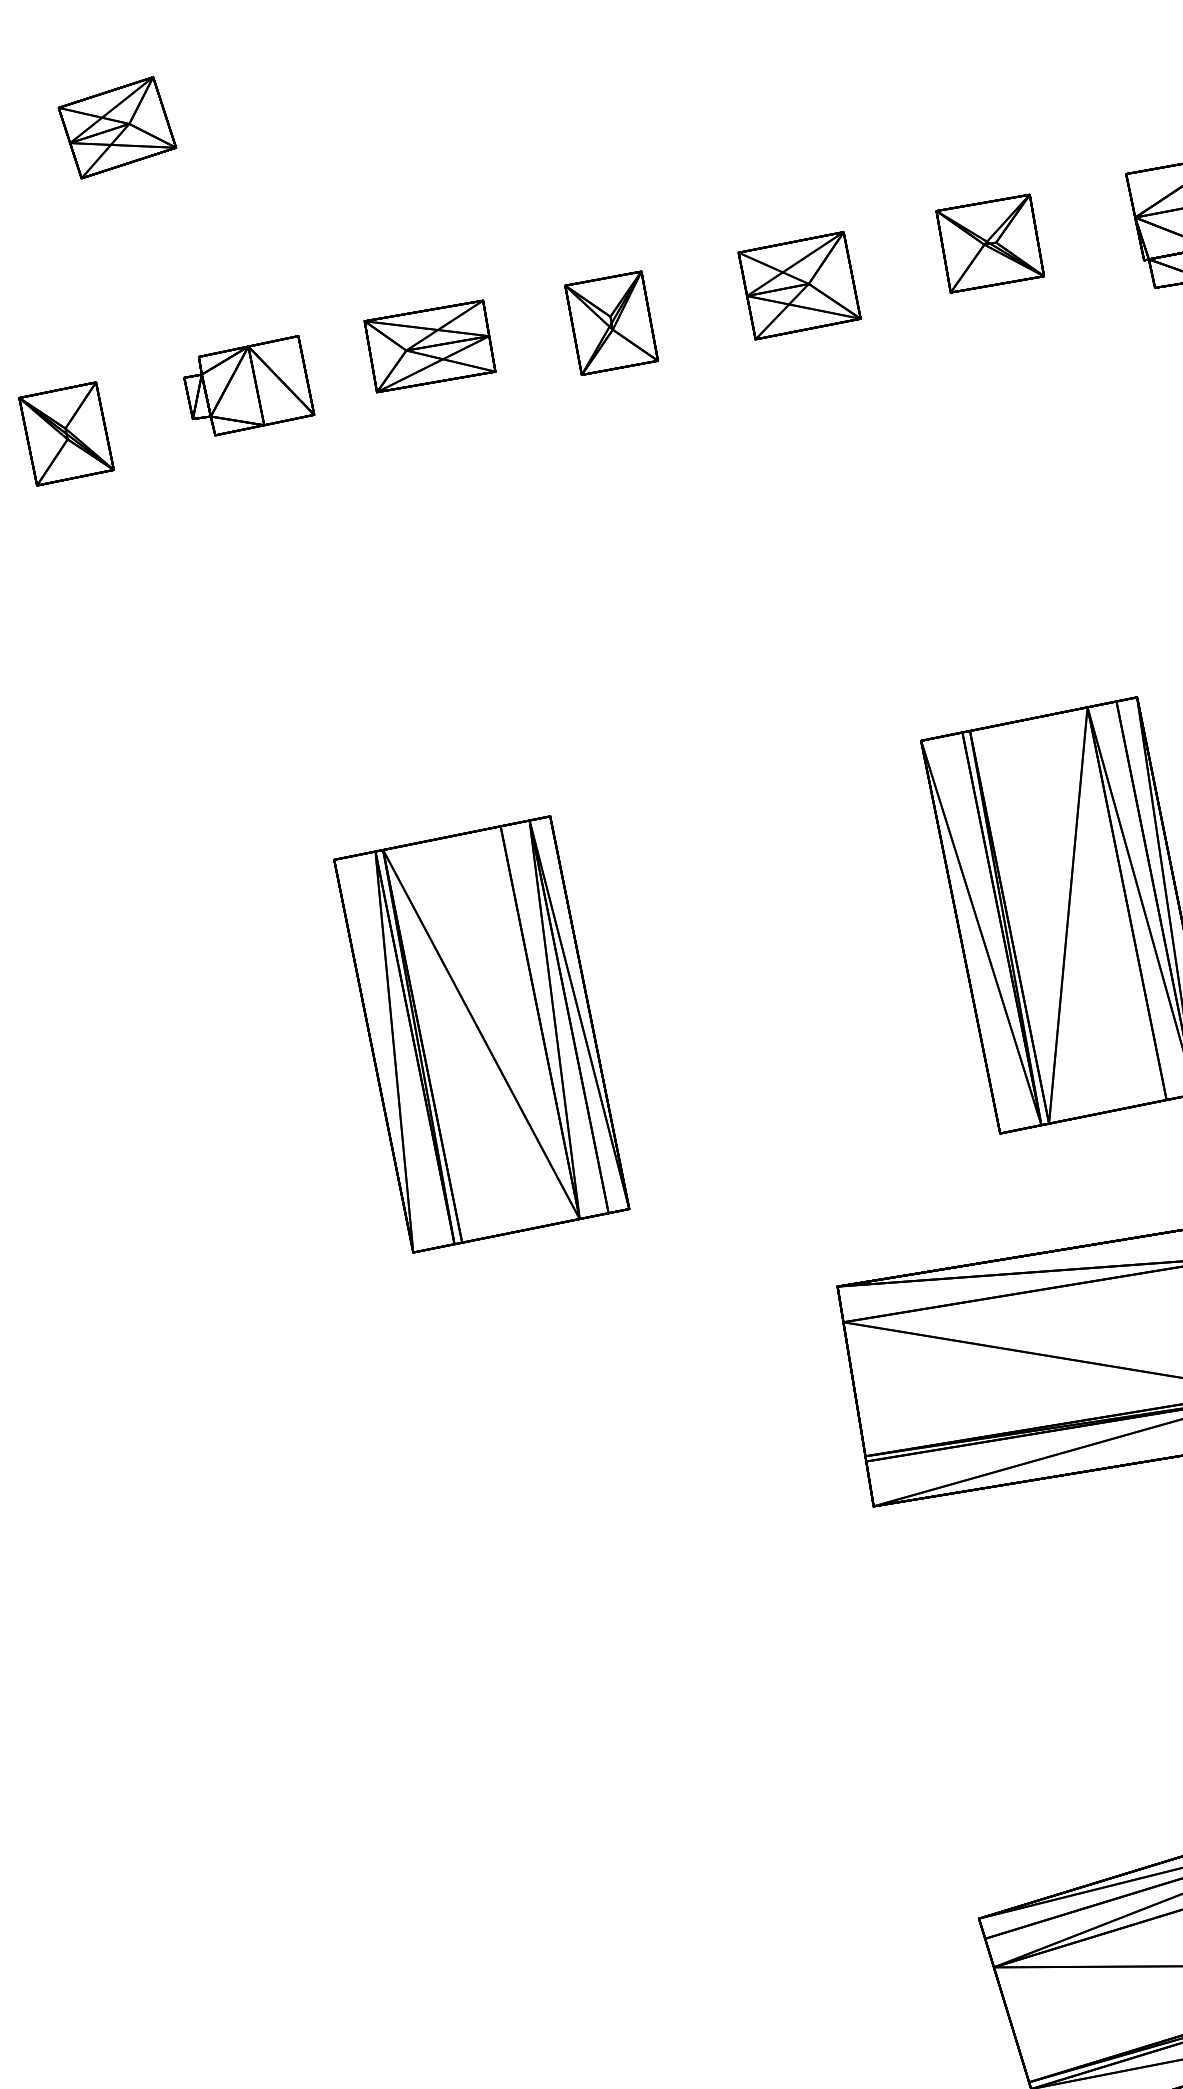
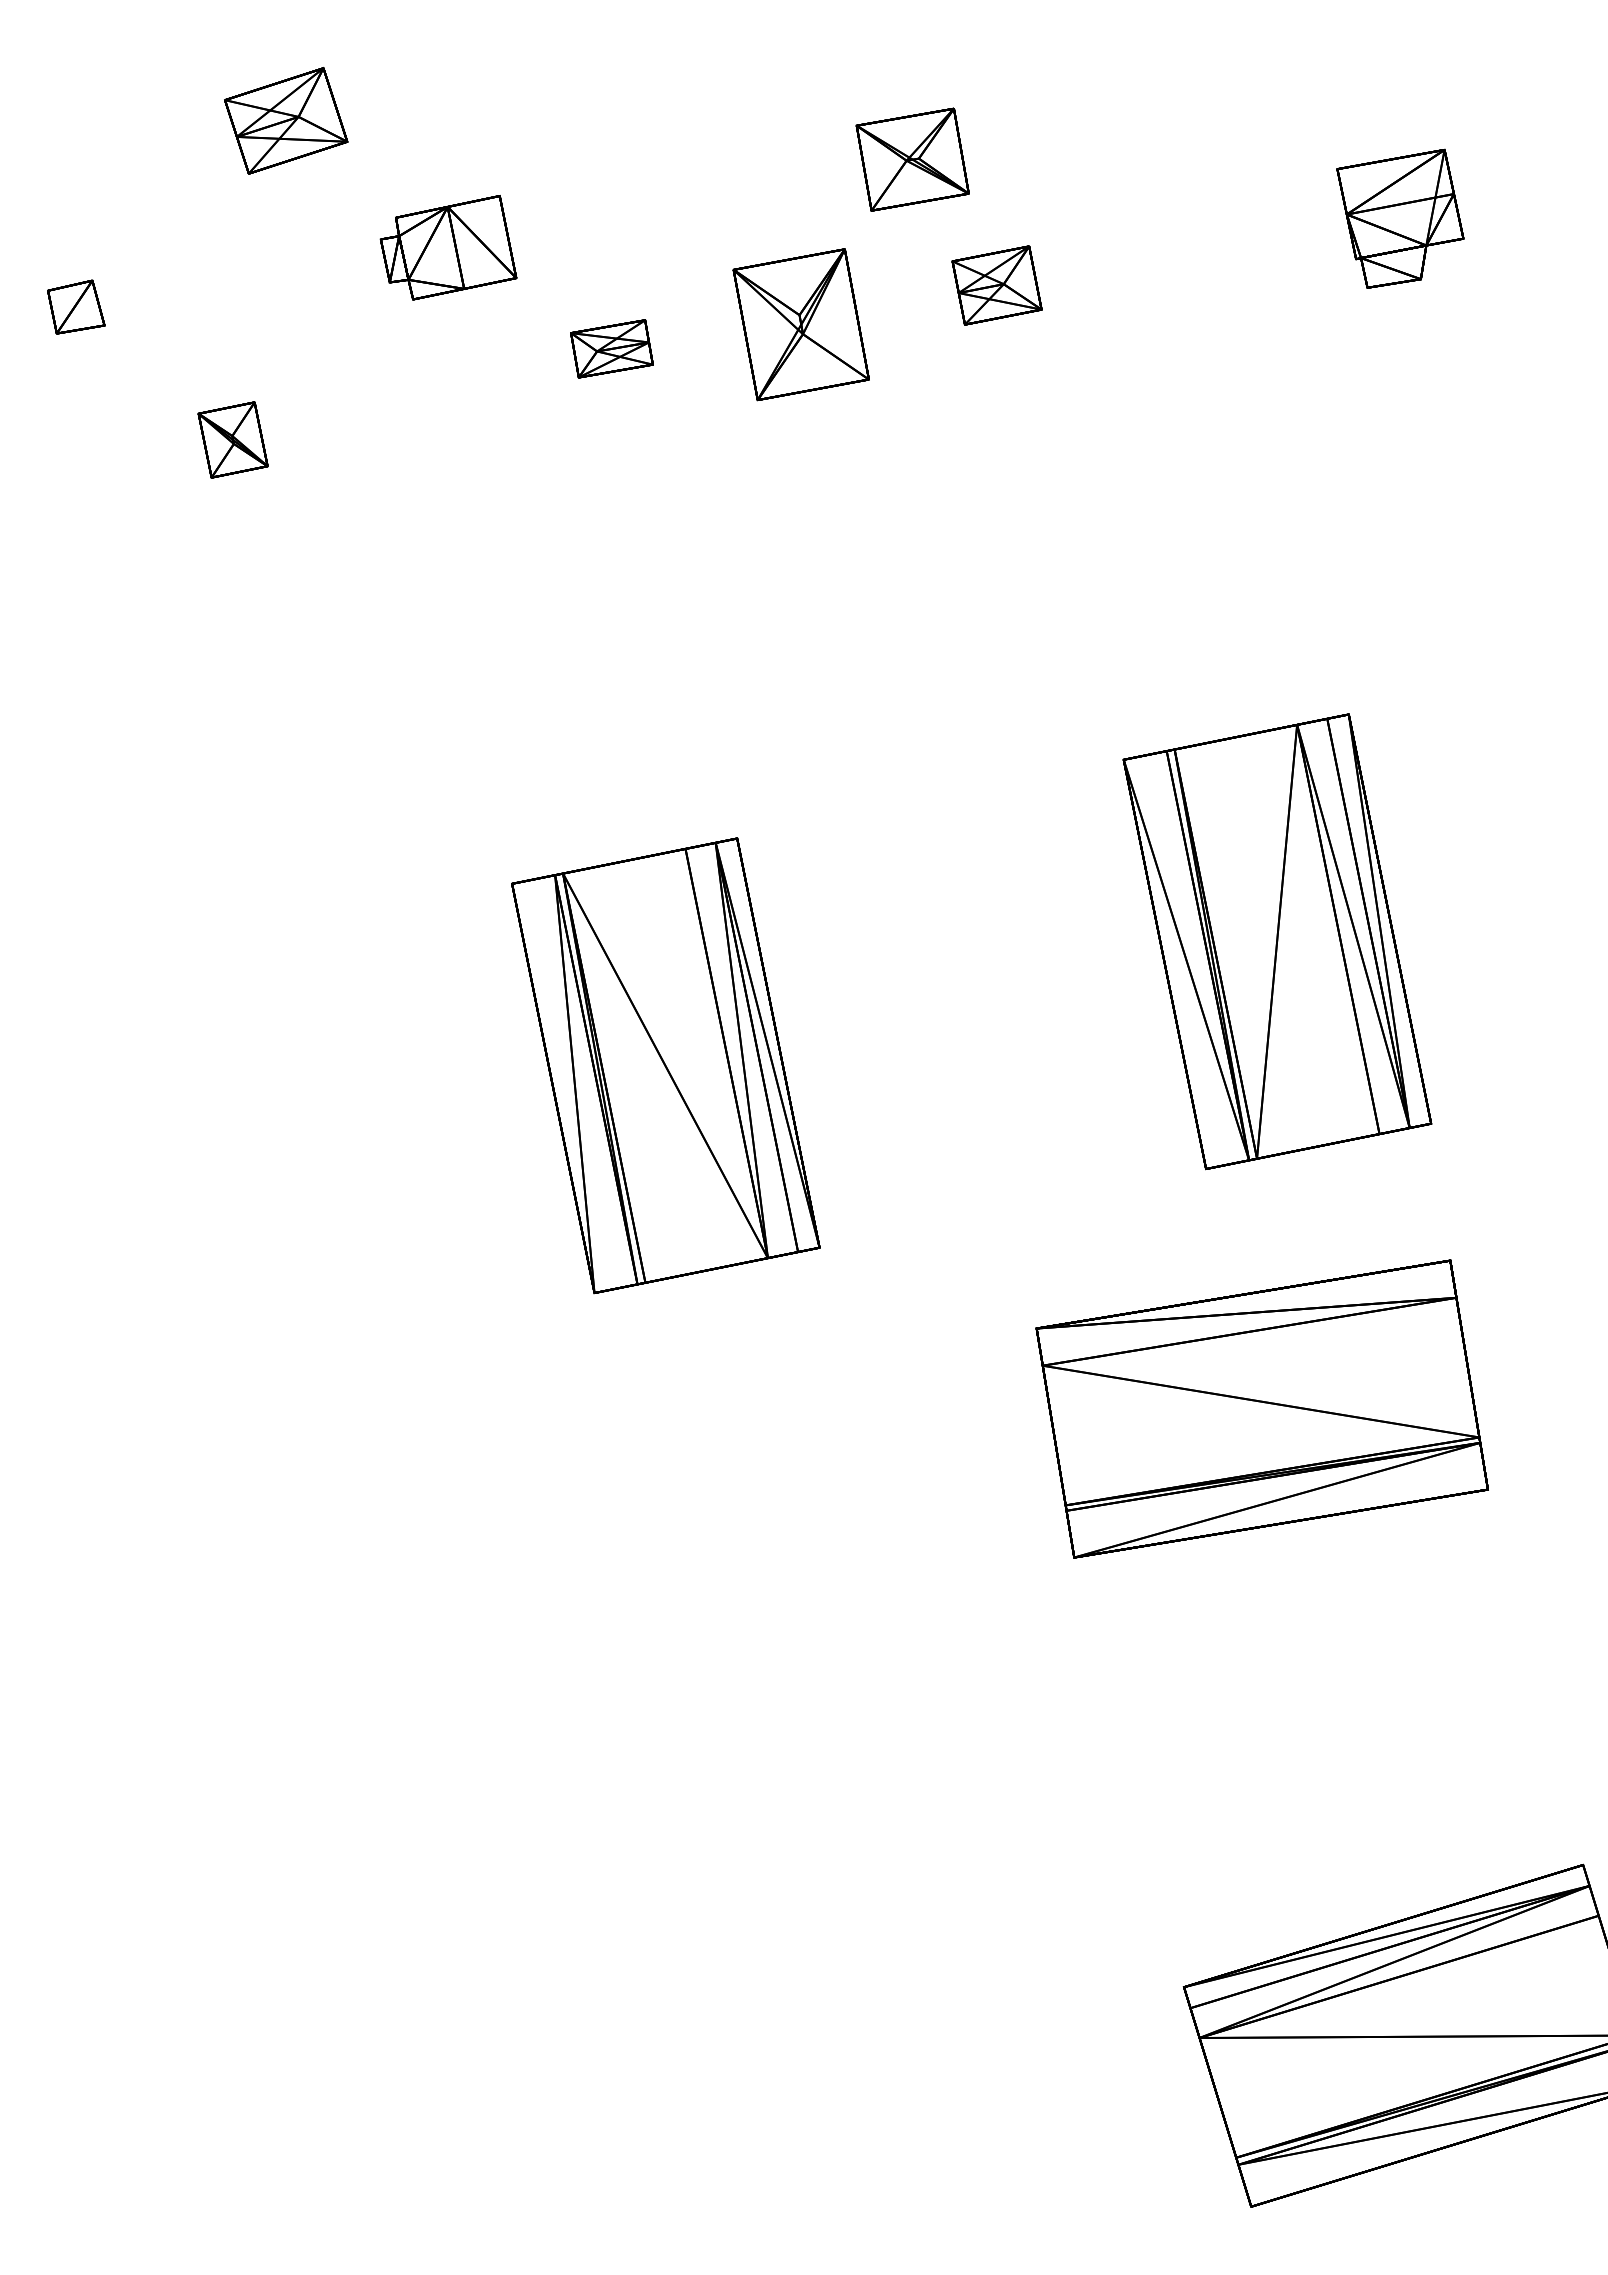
part: (990, 243) -> (912, 159), moved
part: (799, 285) -> (996, 285), size x0.7
part: (610, 323) -> (800, 324), size x1.4
part: (429, 346) -> (611, 348), size x0.6
part: (249, 385) -> (448, 247), moved
part: (65, 433) -> (232, 439), size x0.7

